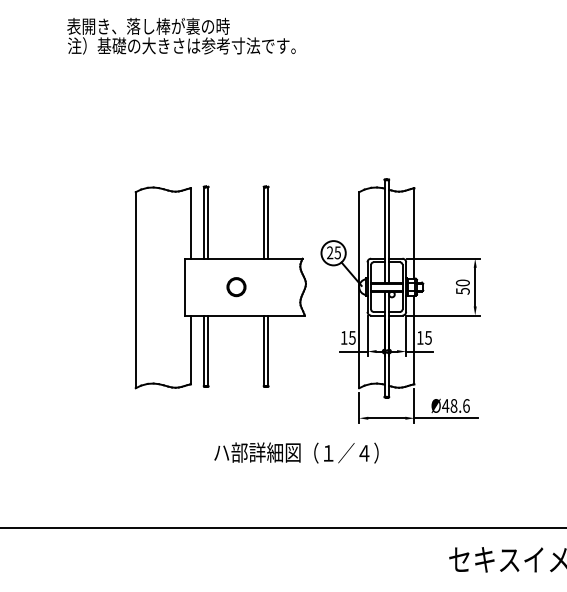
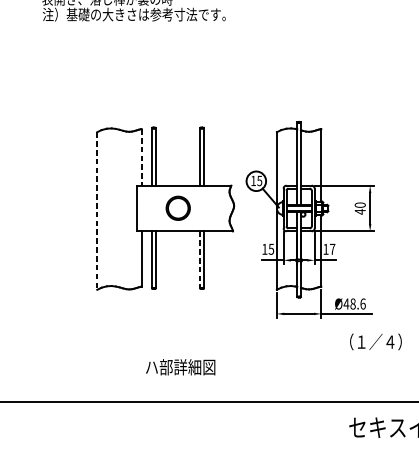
line: (191, 224) -> (142, 158), solid -> dashed
text: (330, 252) -> (253, 180), 25 -> 15
circle: (236, 287) -> (178, 208), size x1.6
line: (135, 290) -> (97, 211), solid -> dashed
text: (462, 290) -> (359, 211), 50 -> 40
text: (428, 337) -> (332, 249), 15 -> 17
line: (263, 351) -> (199, 260), solid -> dashed
text: (257, 452) -> (180, 367), moved
text: (346, 452) -> (376, 341), moved

